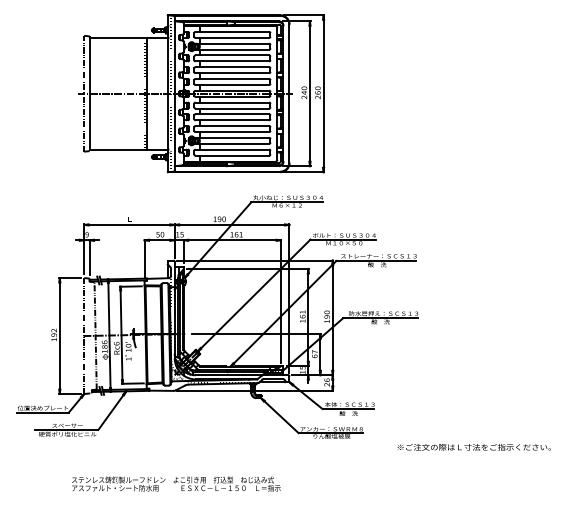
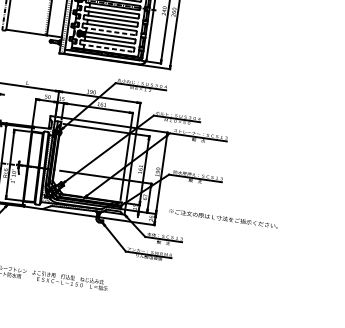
line: (232, 132) -> (109, 31), solid -> dashed
line: (232, 155) -> (107, 48), solid -> dashed
text: (473, 447) -> (223, 218), moved

